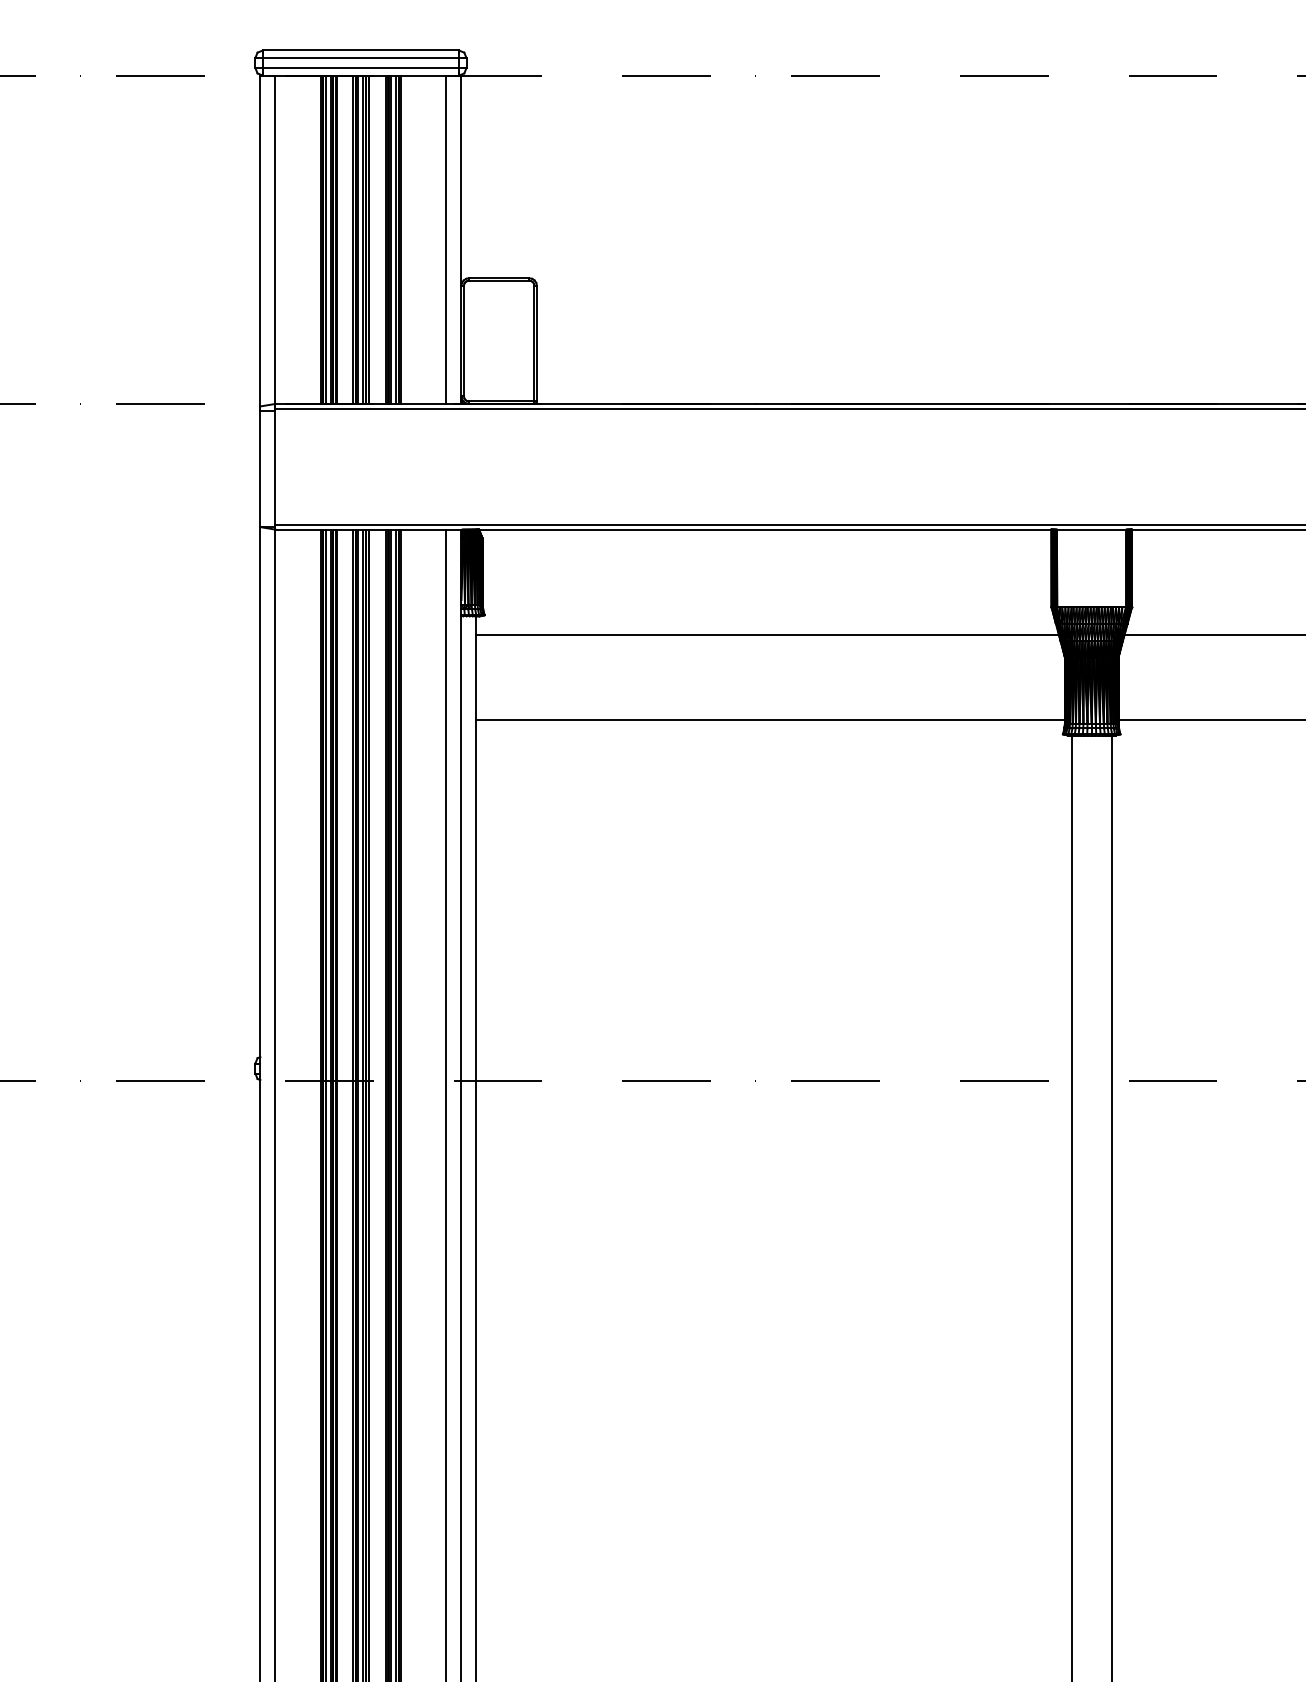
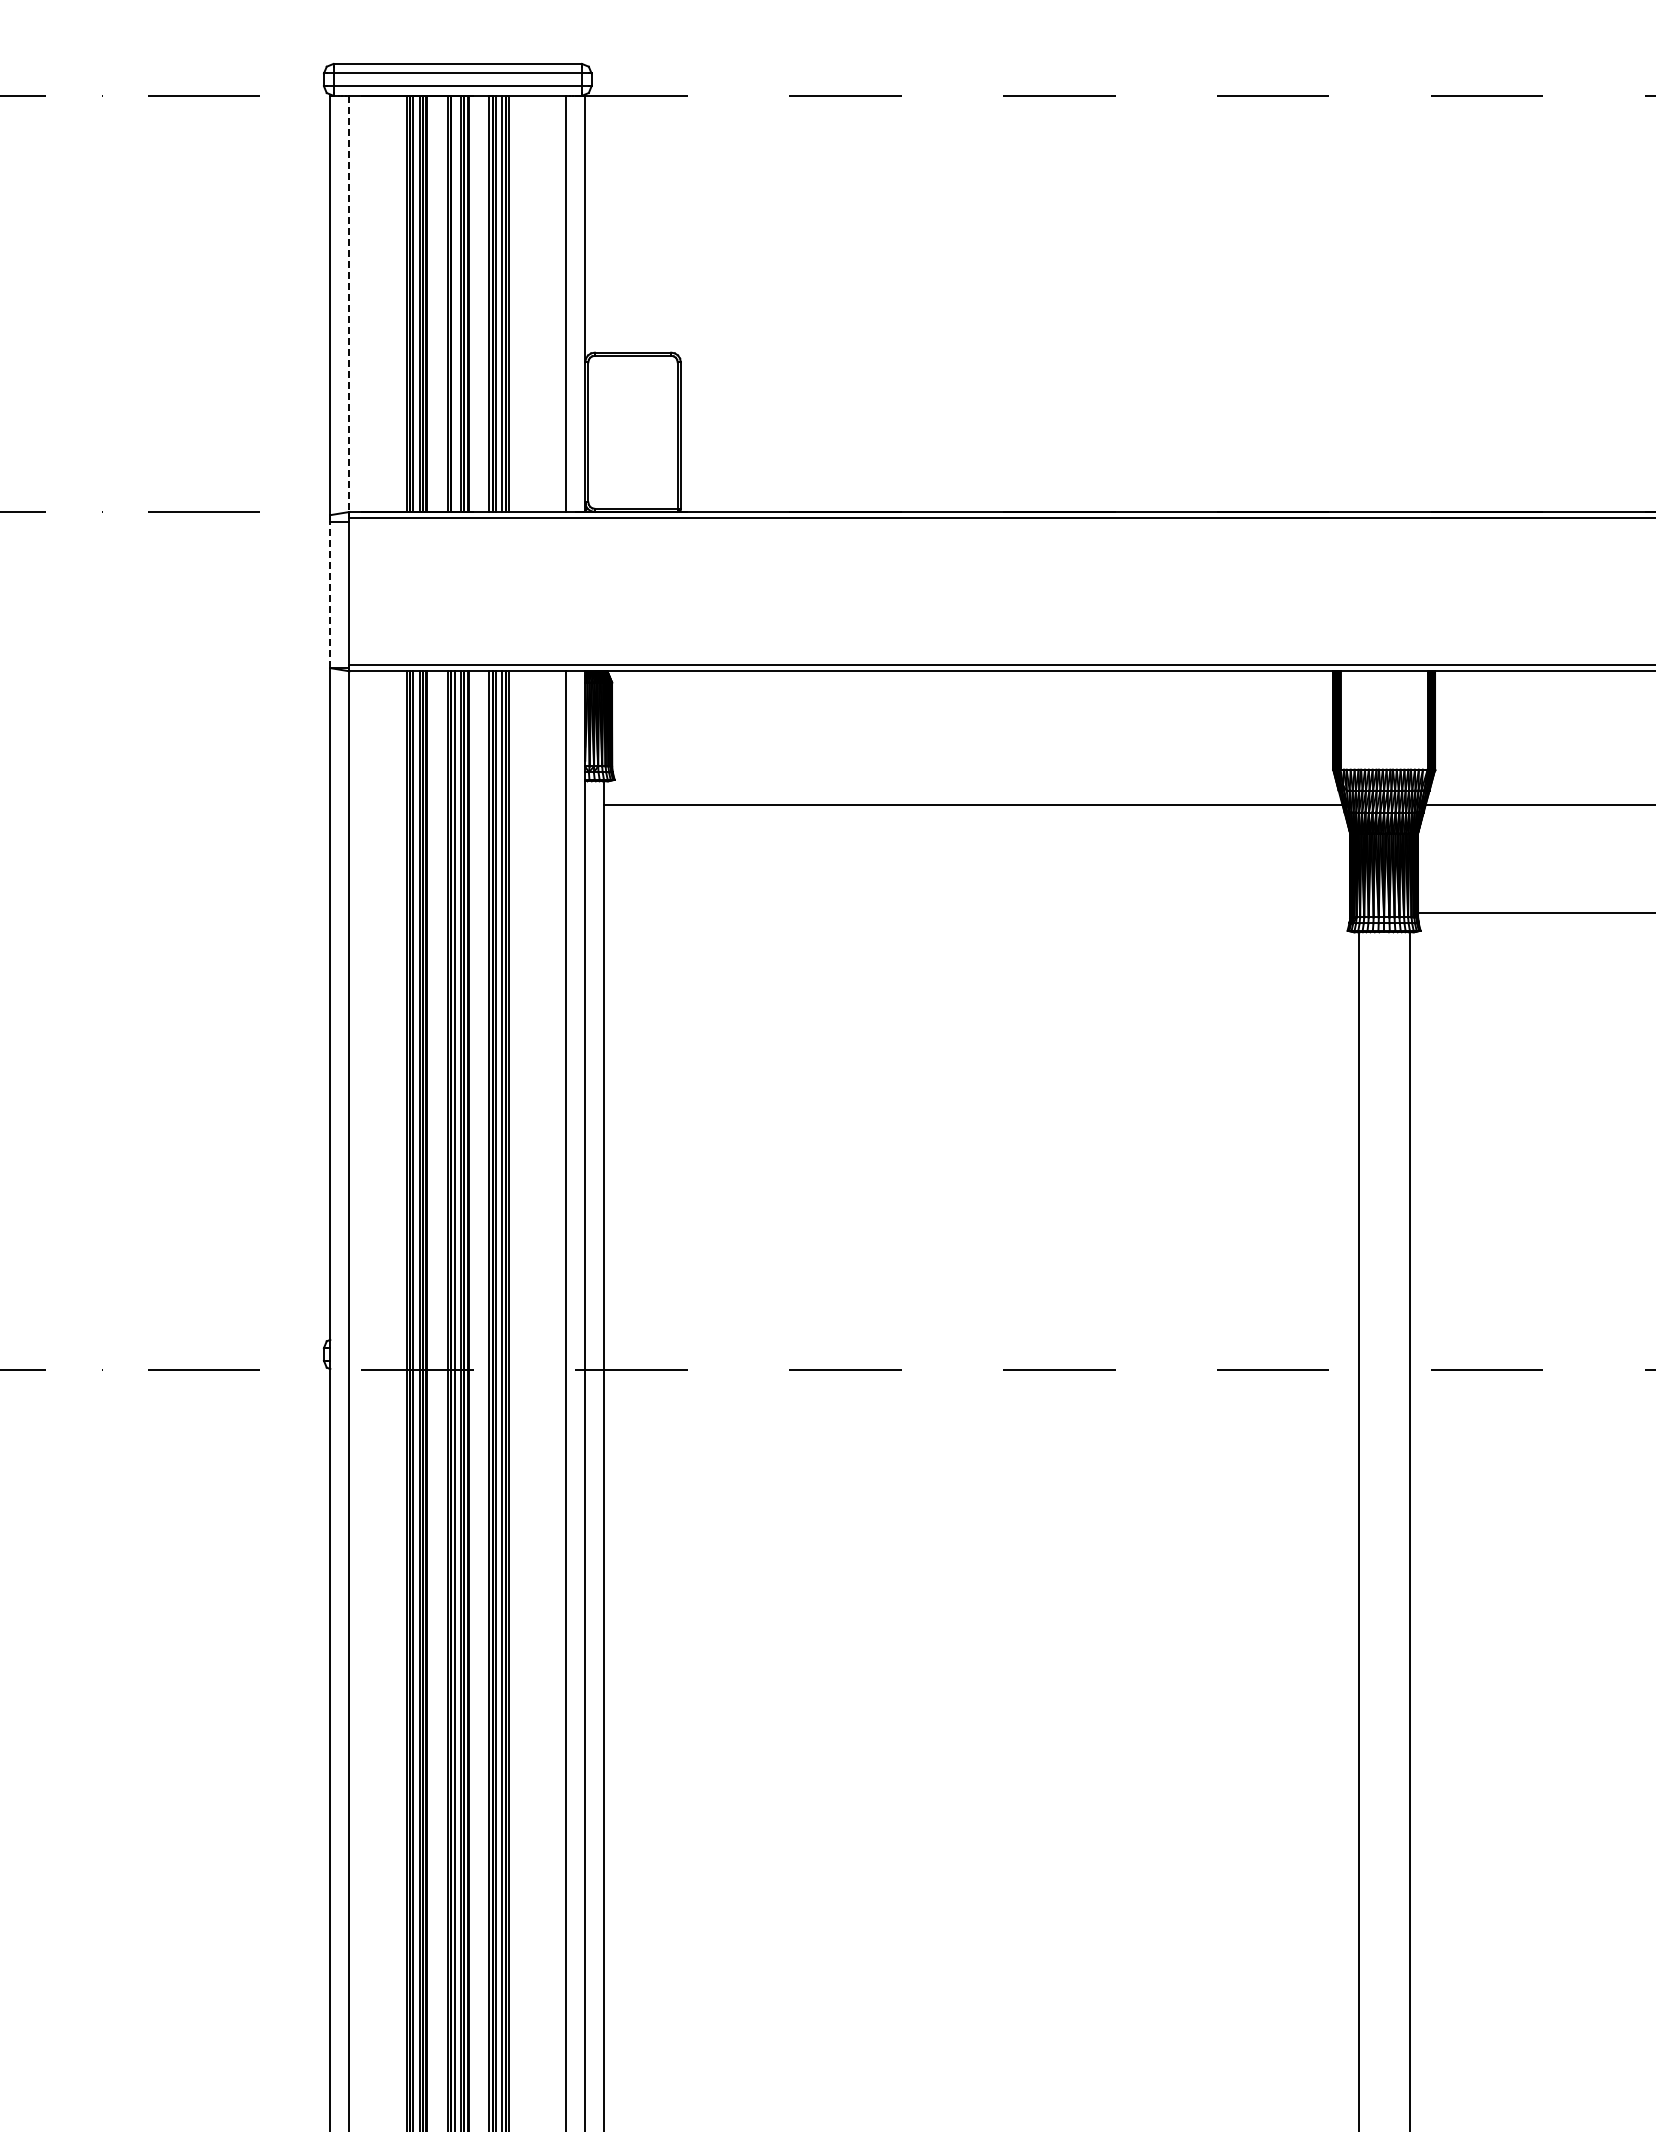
line: (358, 239) -> (454, 303), removed
line: (275, 240) -> (349, 304), solid -> dashed
line: (260, 469) -> (330, 594), solid -> dashed
line: (770, 719) -> (976, 912), removed

